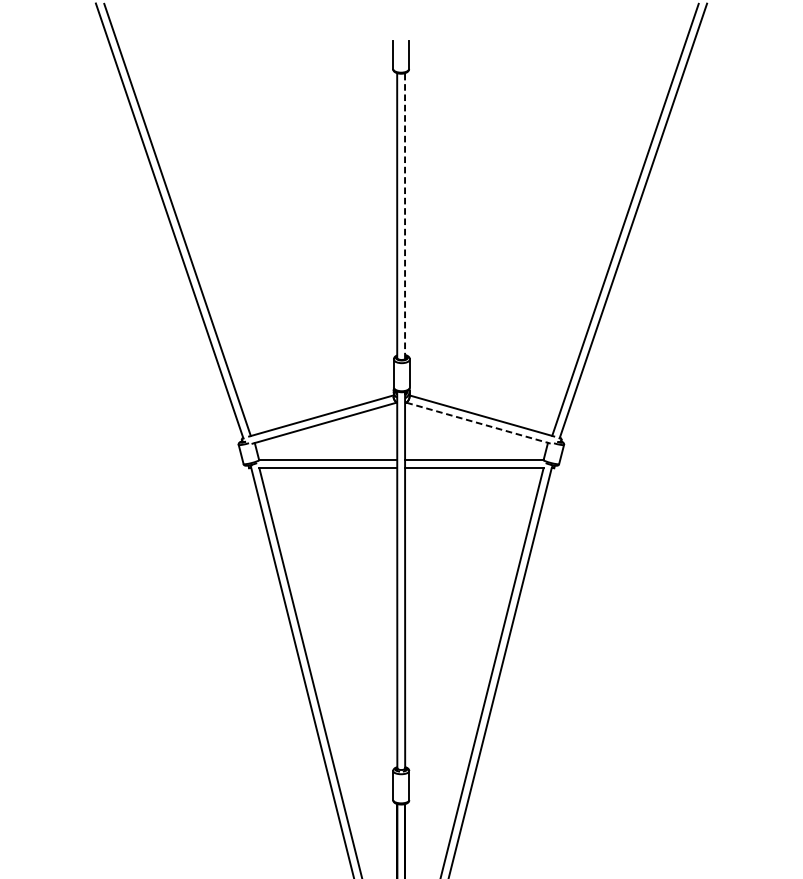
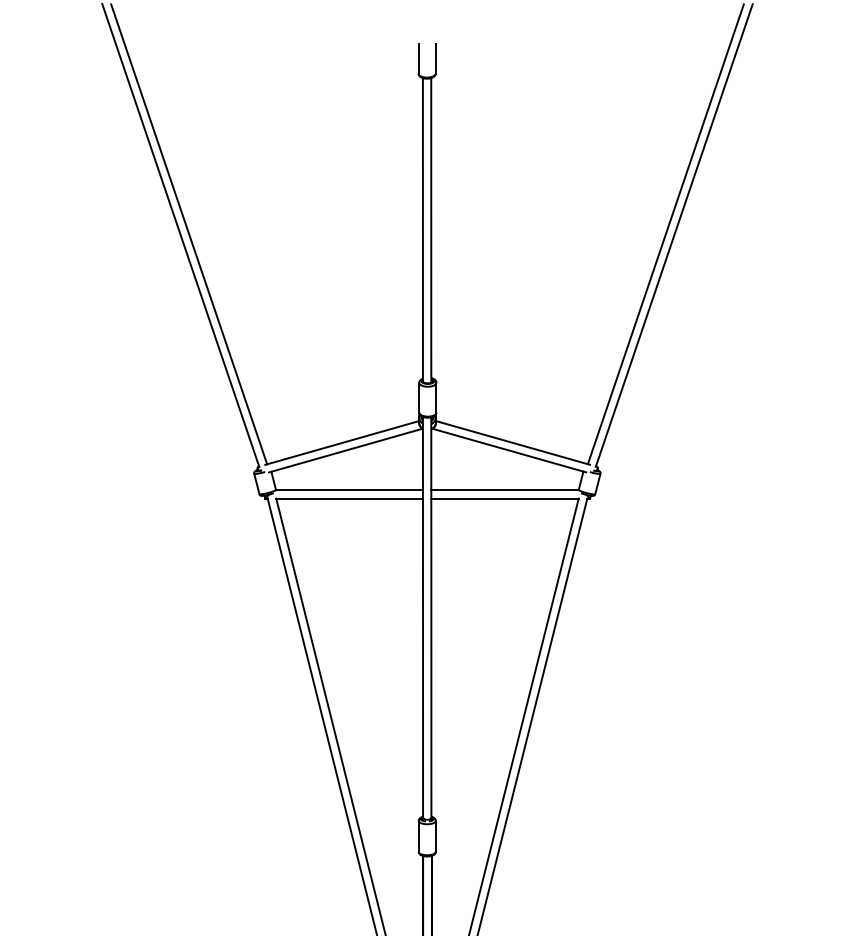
line: (405, 215) -> (431, 229), dashed -> solid
line: (478, 423) -> (509, 450), dashed -> solid

